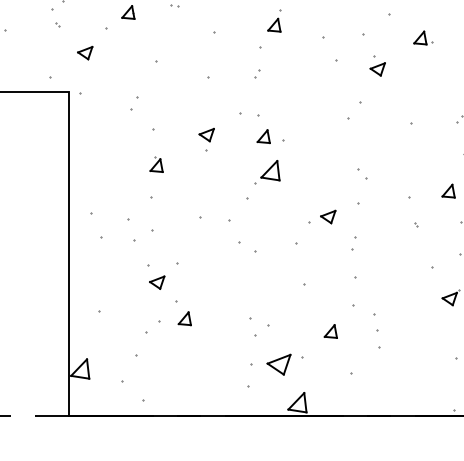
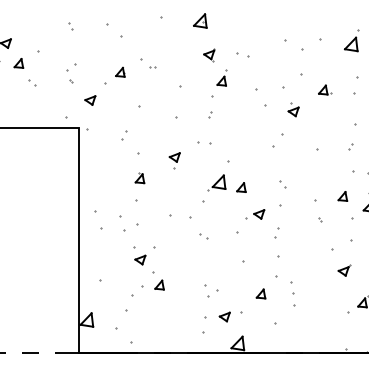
part: (263, 136) -> (241, 187), moved
part: (248, 248) -> (203, 236), size x0.62
part: (278, 363) -> (224, 316), size x0.62

